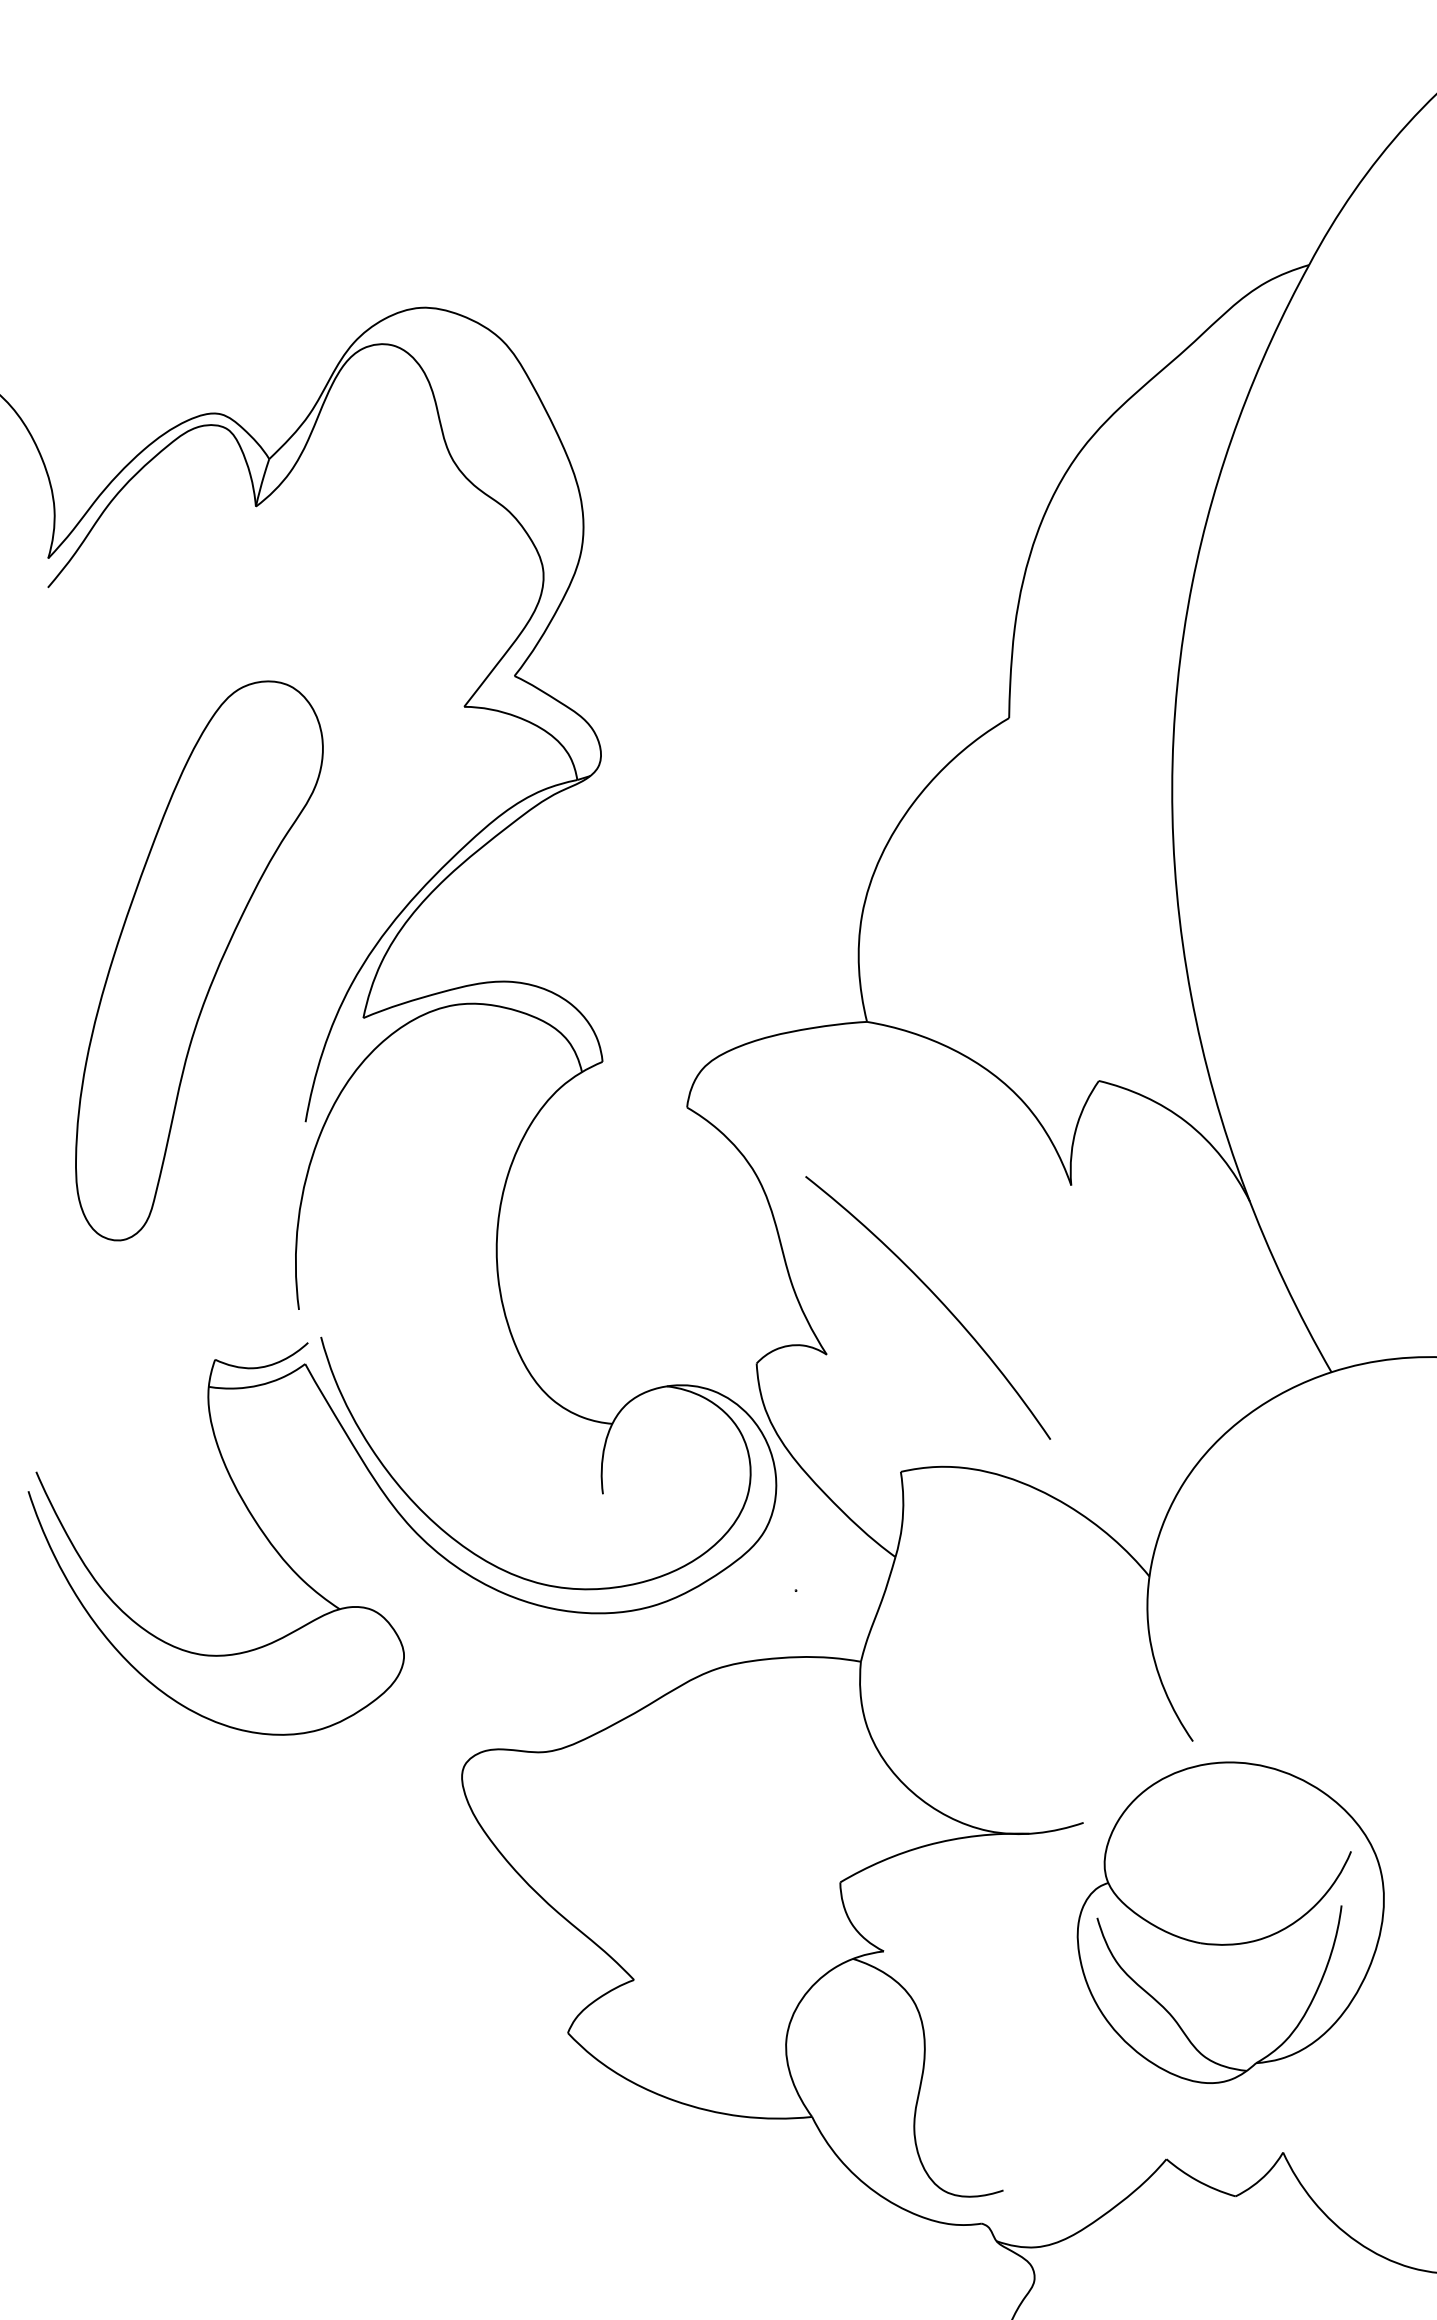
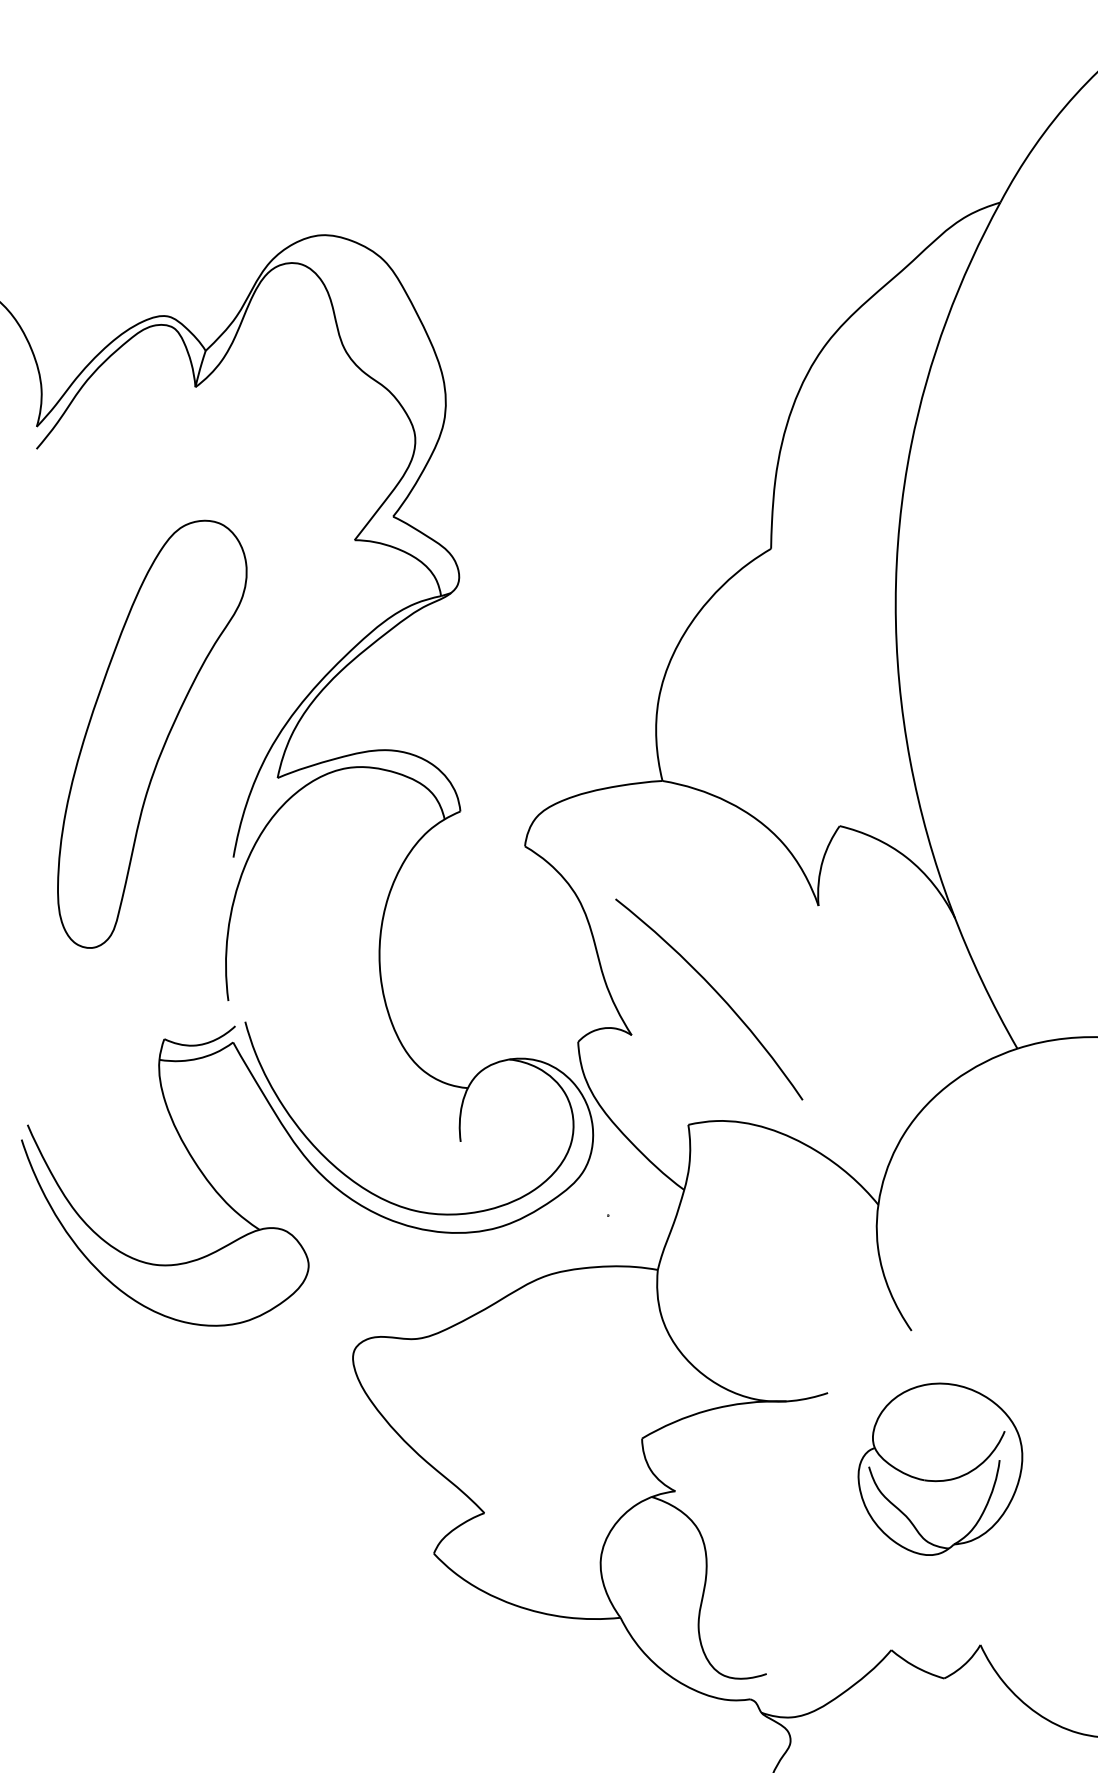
part: (1230, 1922) -> (940, 1469), size x0.7

